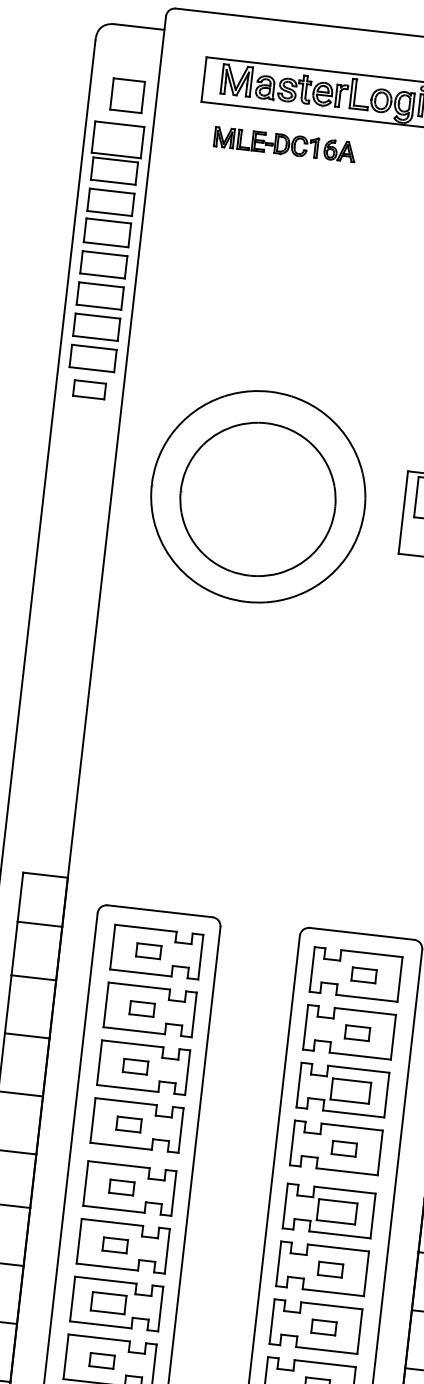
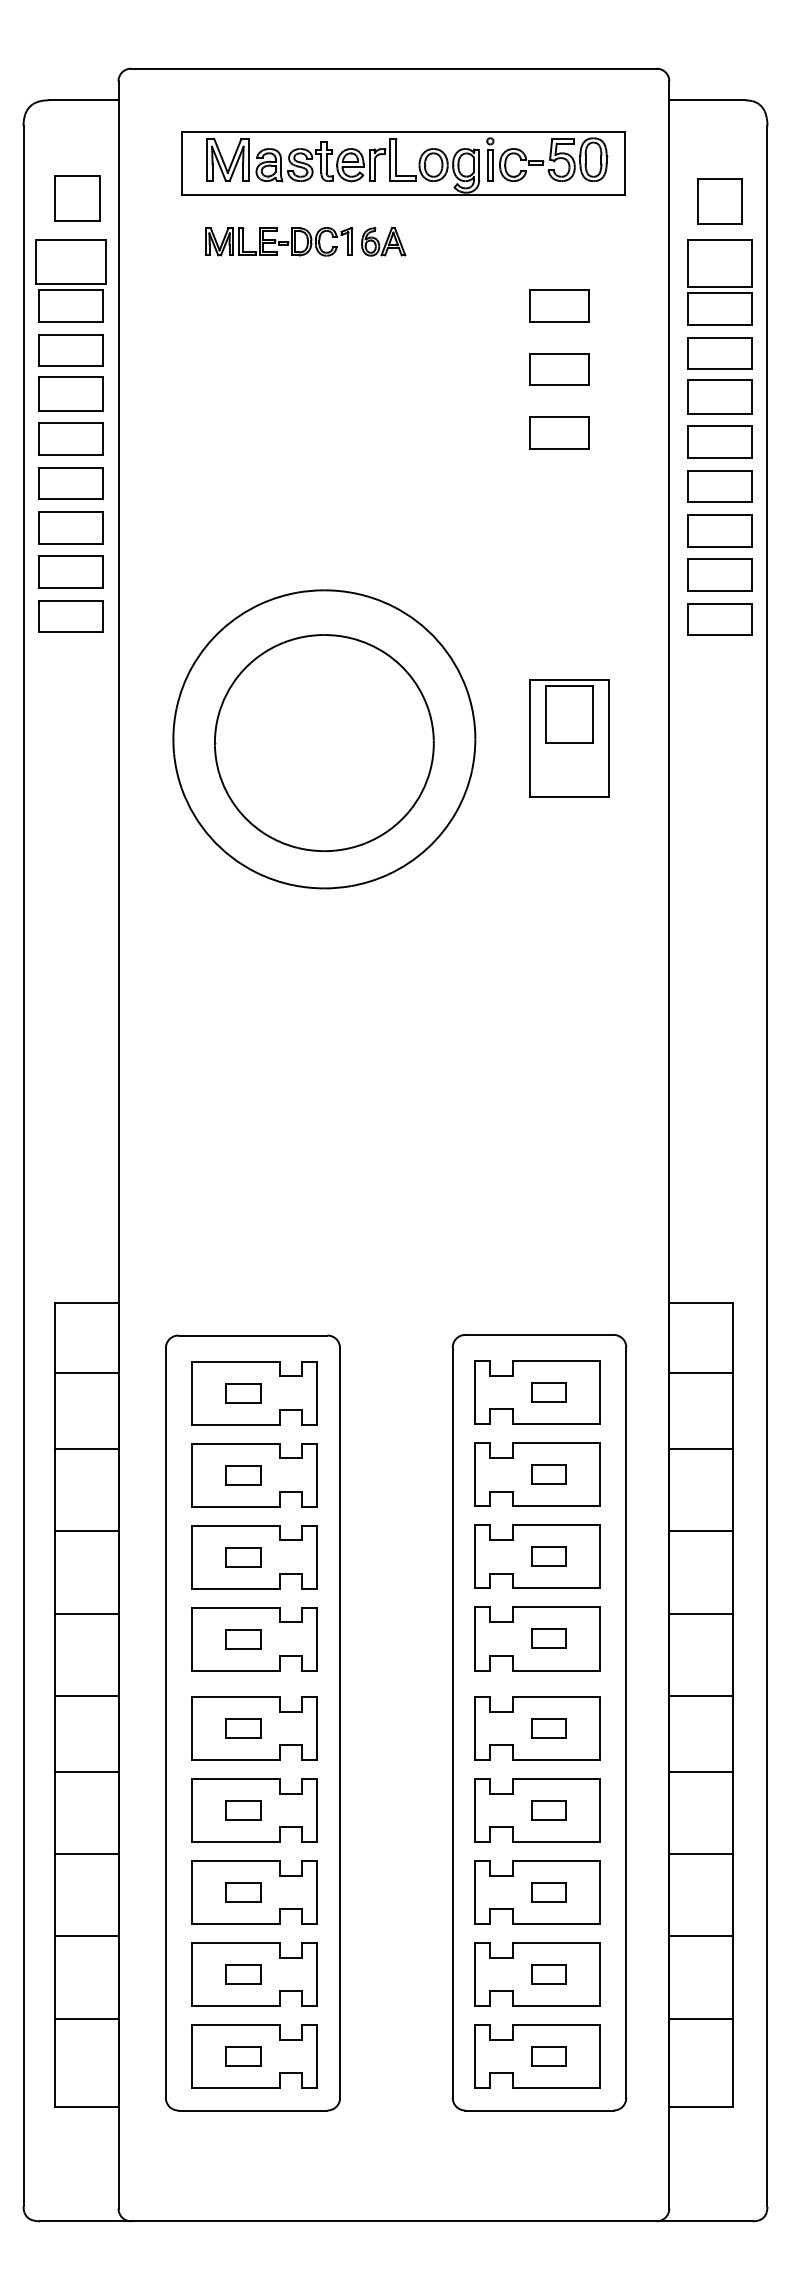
part: (89, 389) -> (70, 616), size x1.43
part: (350, 1090) -> (548, 1556), size x0.62
part: (336, 1212) -> (548, 1728), size x0.62
part: (108, 1303) -> (243, 1892), size x0.71

